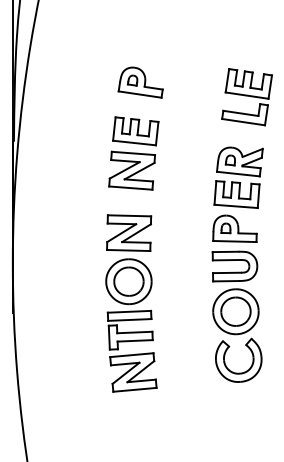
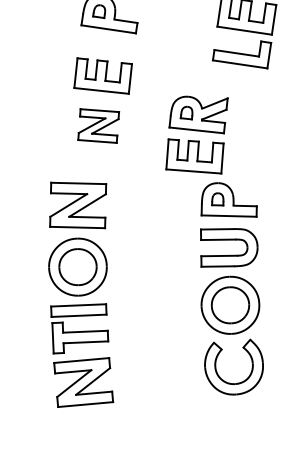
part: (132, 170) -> (99, 125), size x0.7
part: (238, 177) -> (196, 134), moved
part: (131, 303) -> (81, 294), moved

